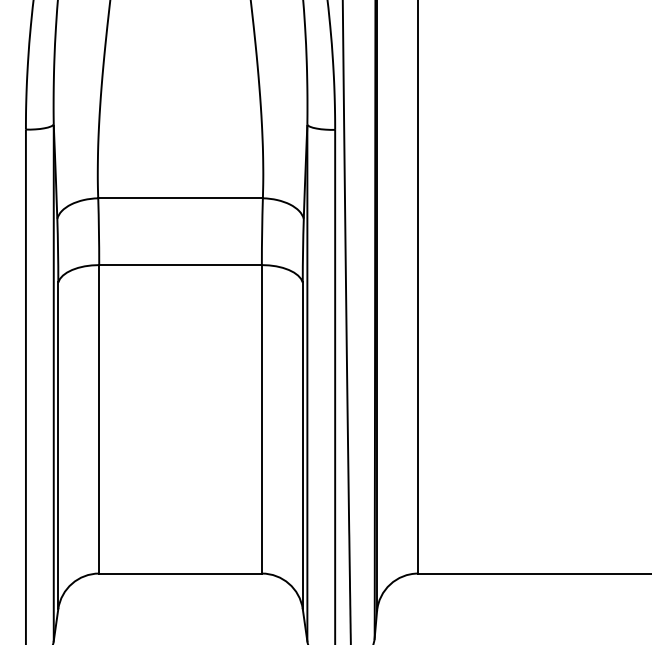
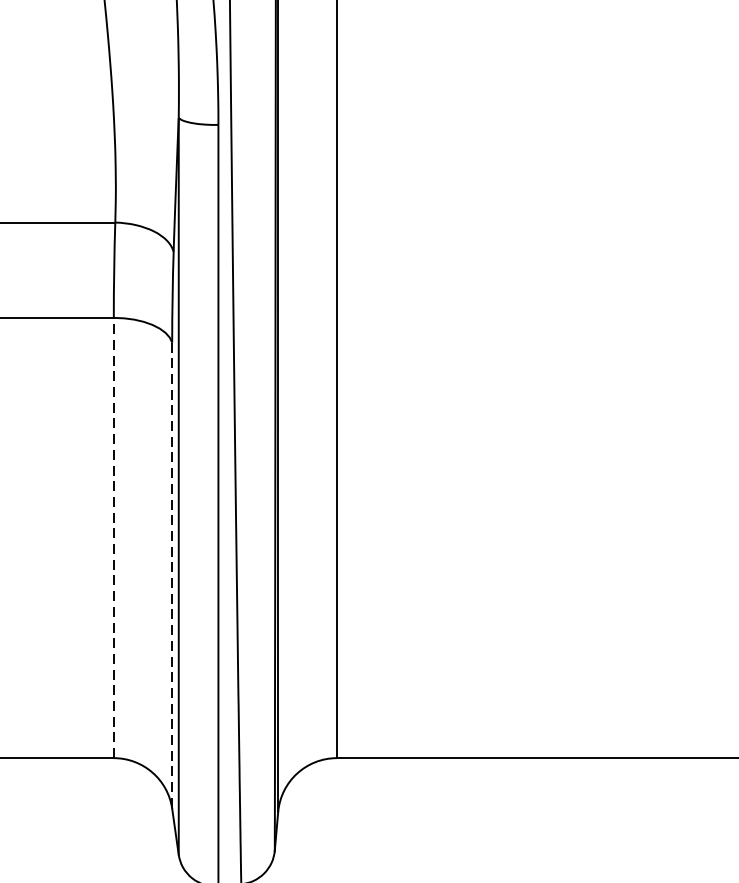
line: (261, 418) -> (113, 536), solid -> dashed
line: (302, 446) -> (171, 576), solid -> dashed

